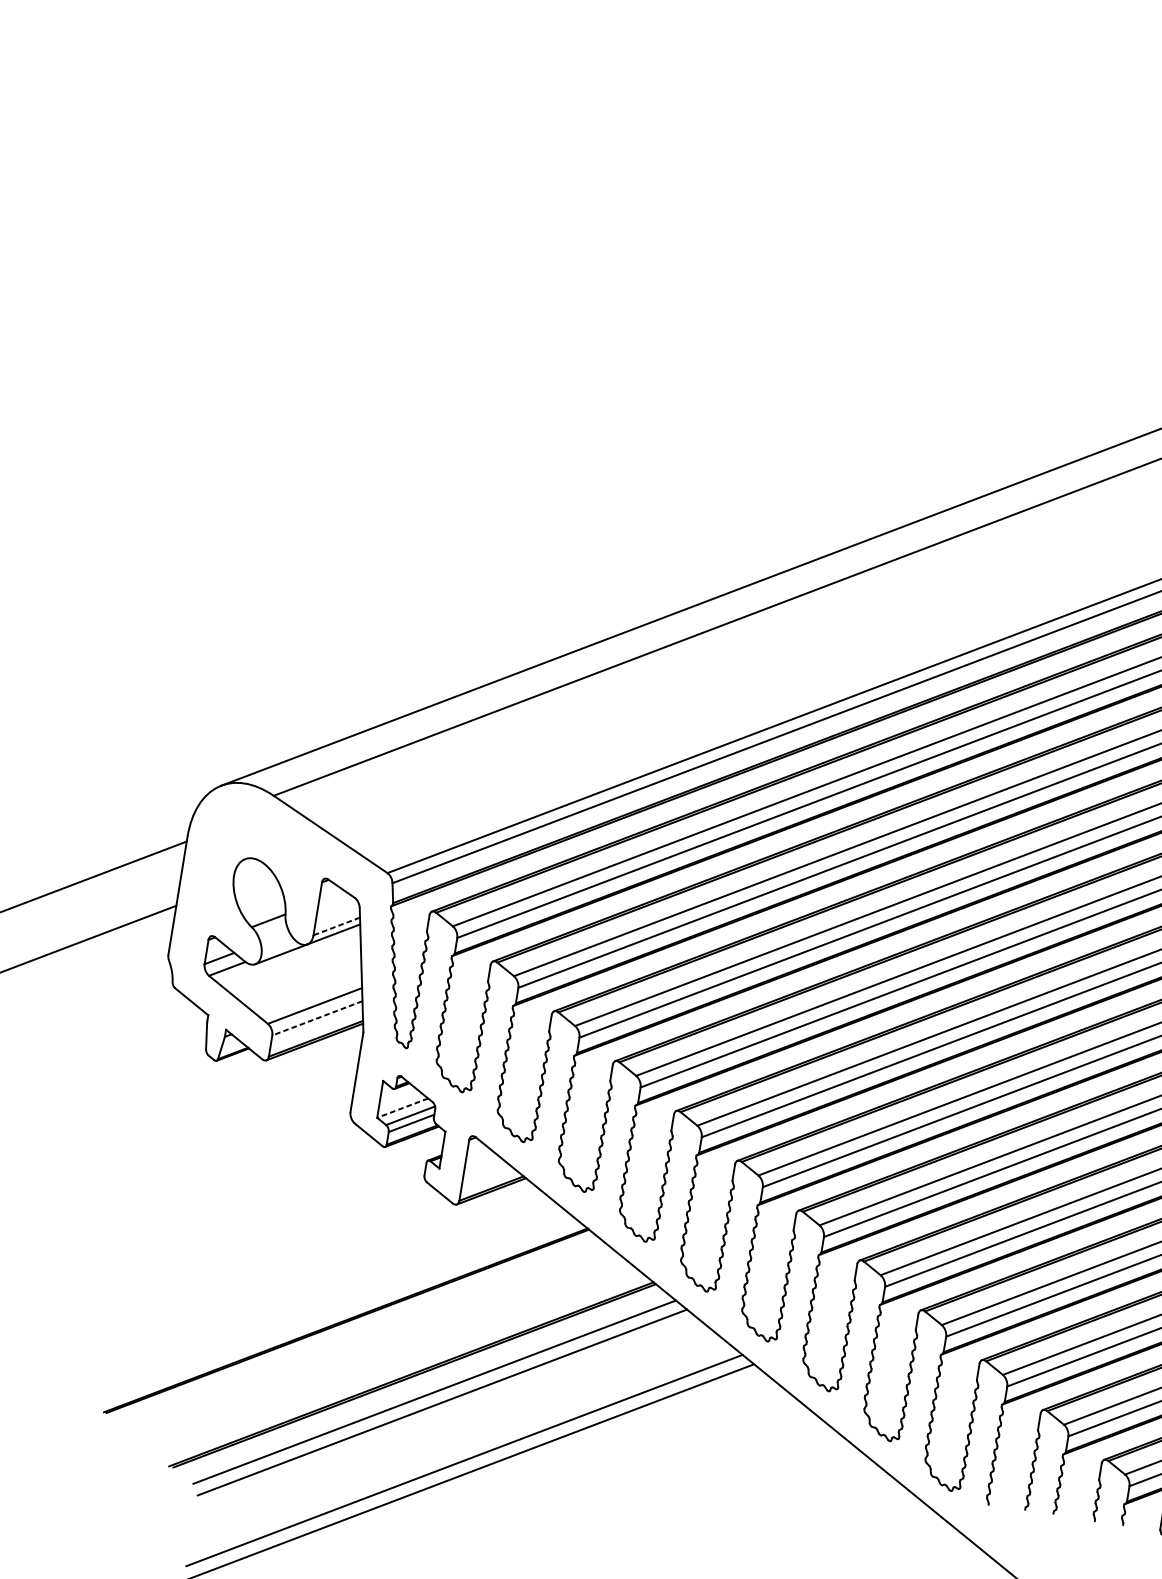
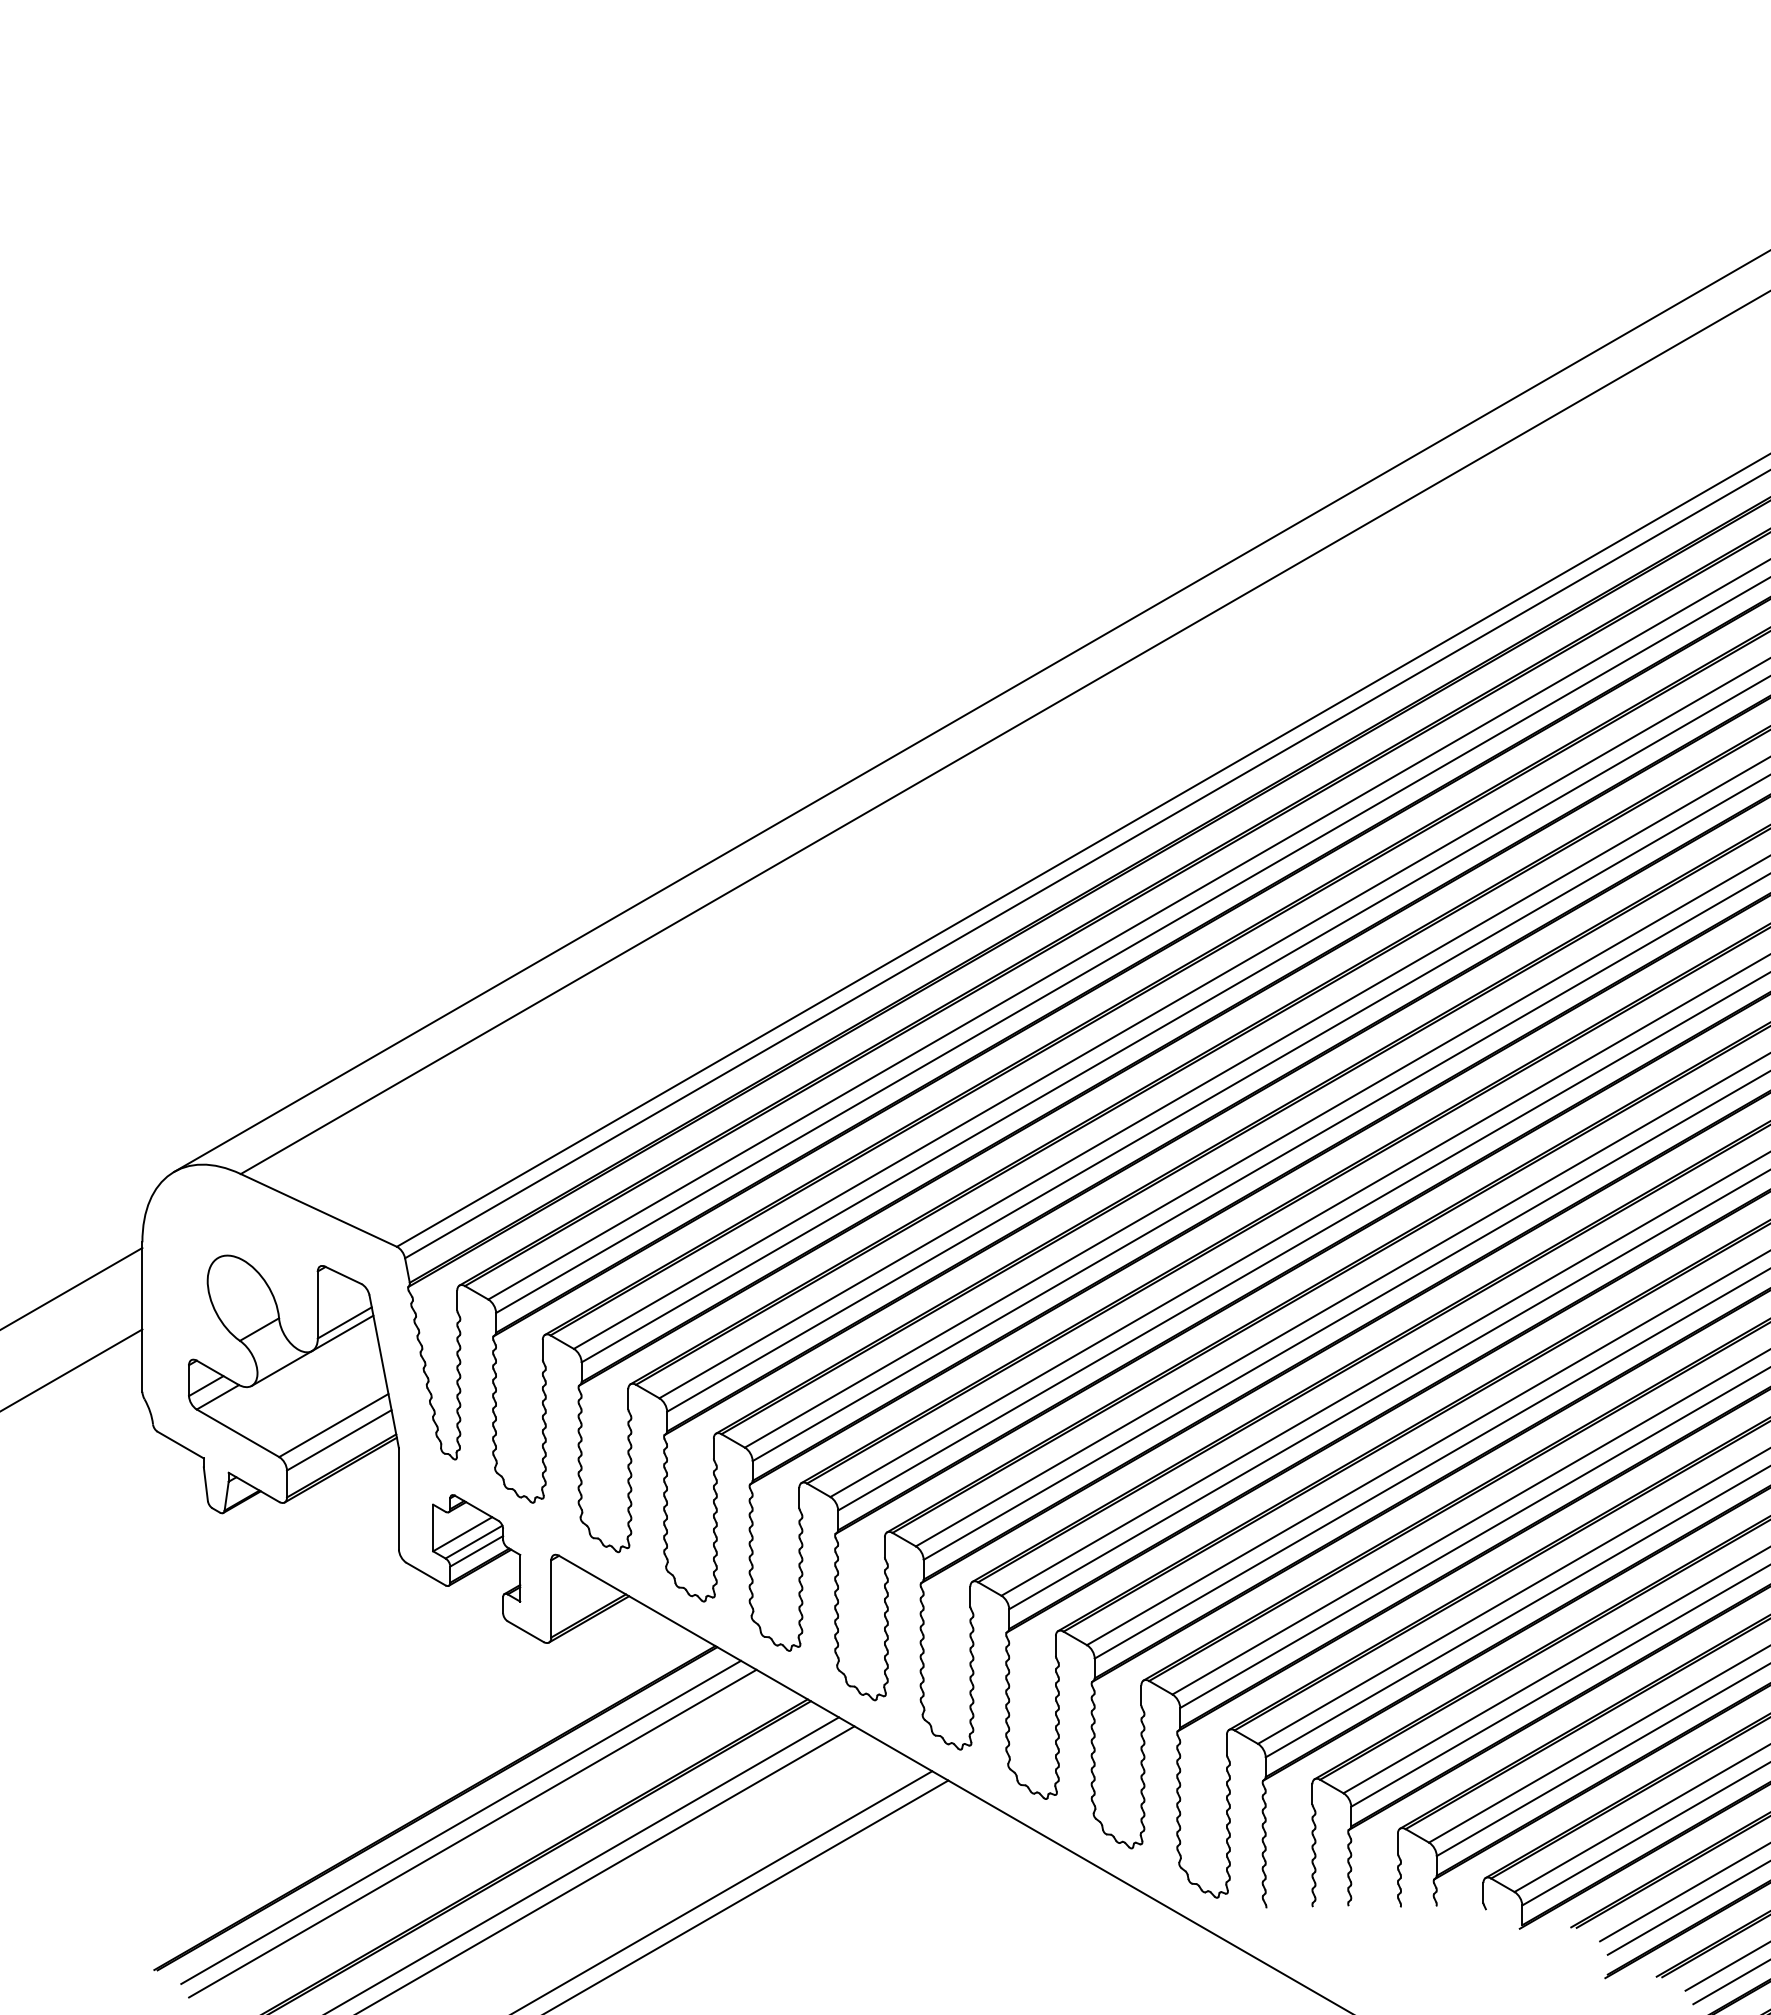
line: (336, 926) -> (344, 1323), dashed -> solid
line: (316, 1018) -> (338, 1440), dashed -> solid
line: (402, 1108) -> (462, 1534), dashed -> solid
line: (364, 1335) -> (461, 1822), added
line: (372, 1345) -> (472, 1833), added

